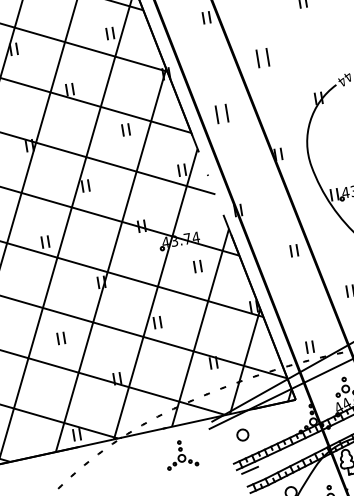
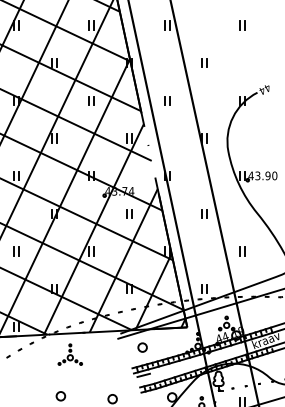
part: (262, 57) -> (204, 62), size x0.62
part: (222, 113) -> (167, 100), size x0.62
part: (180, 454) -> (69, 354), moved

